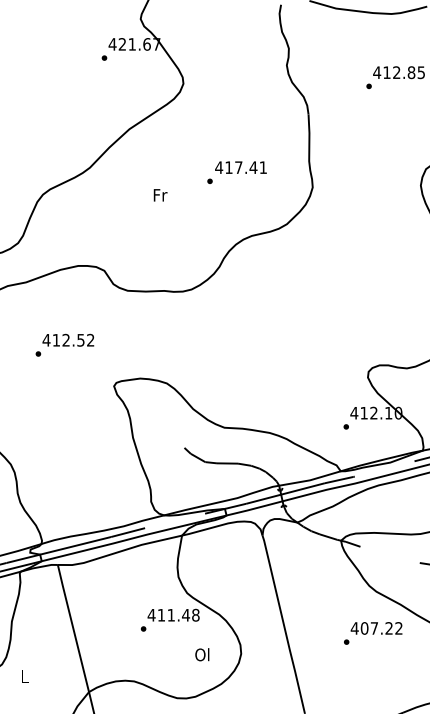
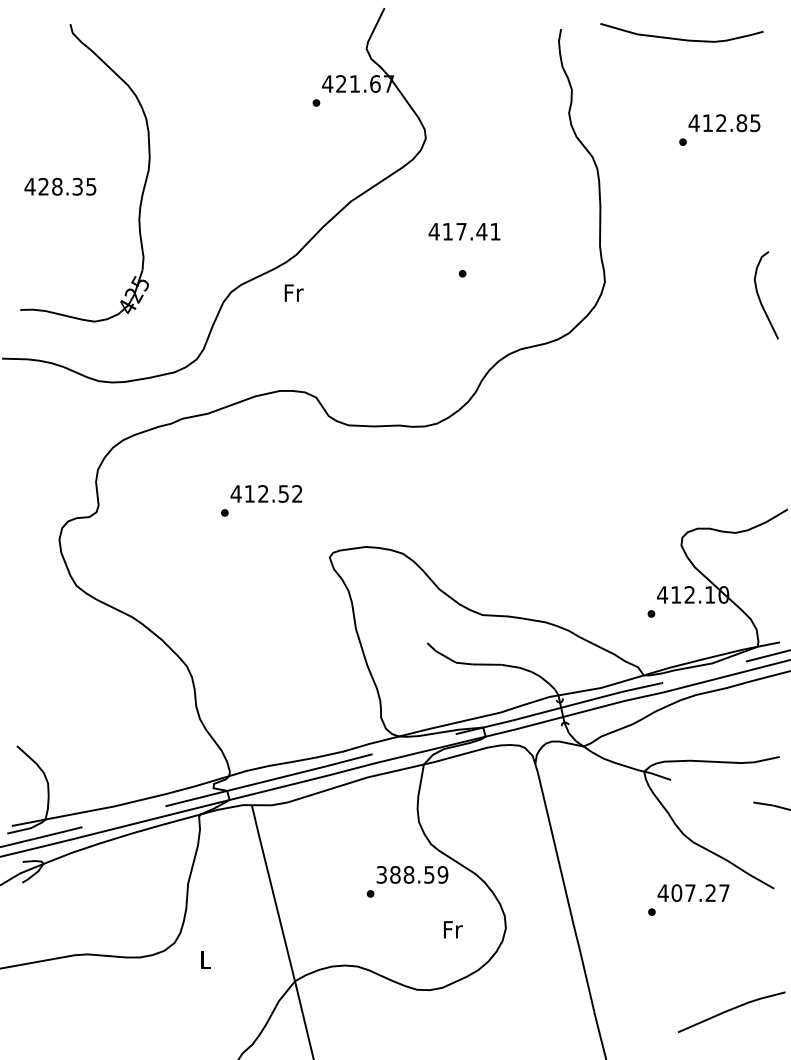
text: (240, 167) -> (464, 231), moved
text: (160, 194) -> (293, 292), moved
text: (173, 614) -> (412, 874), 411.48 -> 388.59
text: (399, 627) -> (724, 892), 407.22 -> 407.27
text: (202, 654) -> (452, 929), Ol -> Fr

